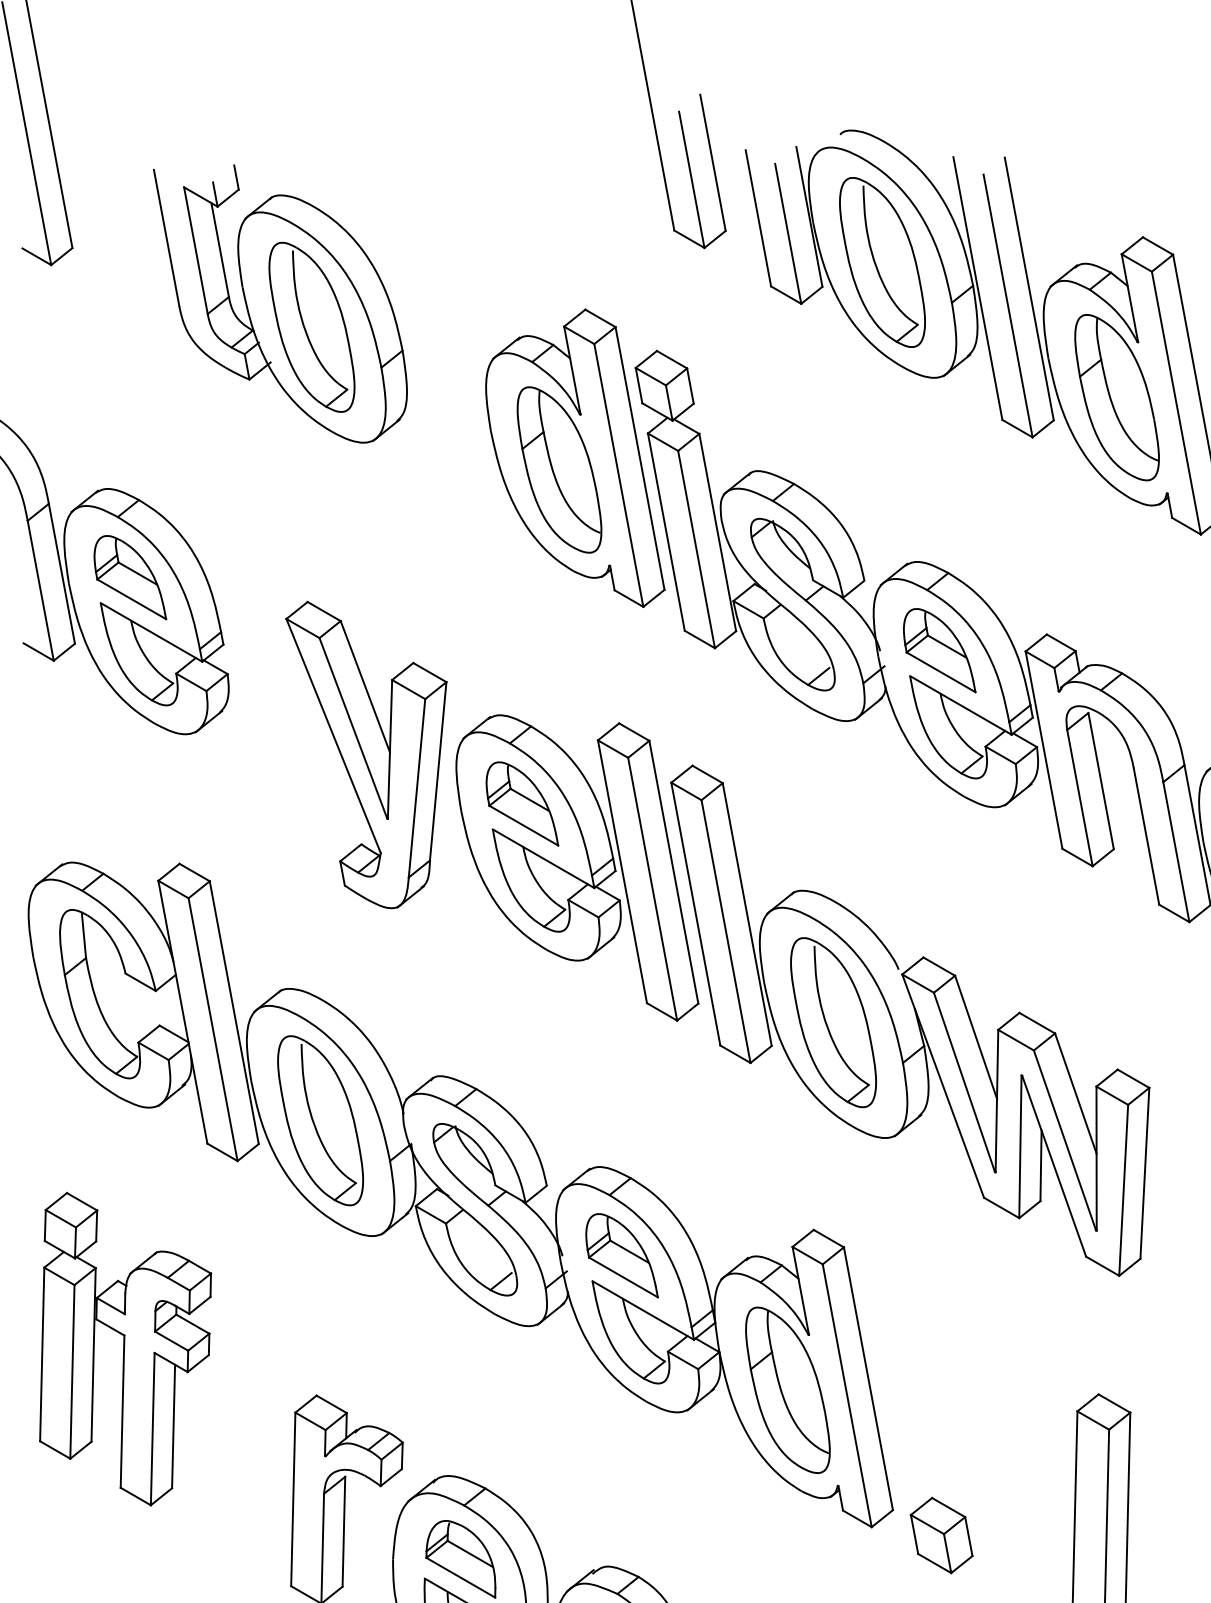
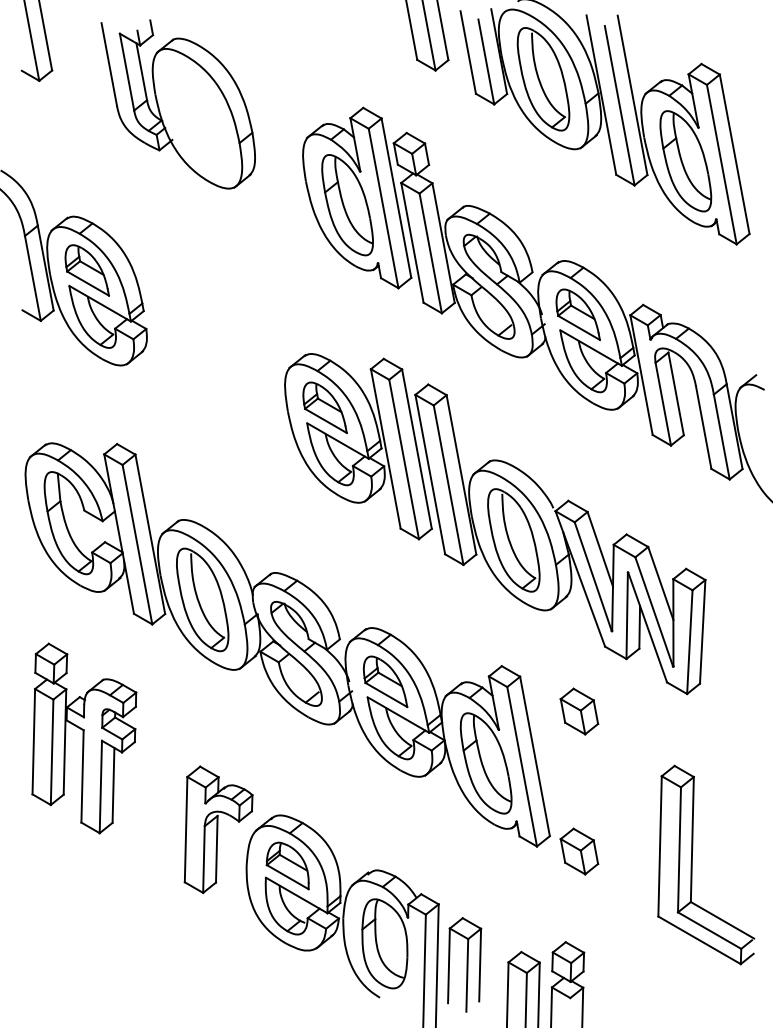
part: (312, 327) -> (197, 118), removed
part: (366, 754) -> (230, 377), removed
part: (941, 1304) -> (579, 711), added

